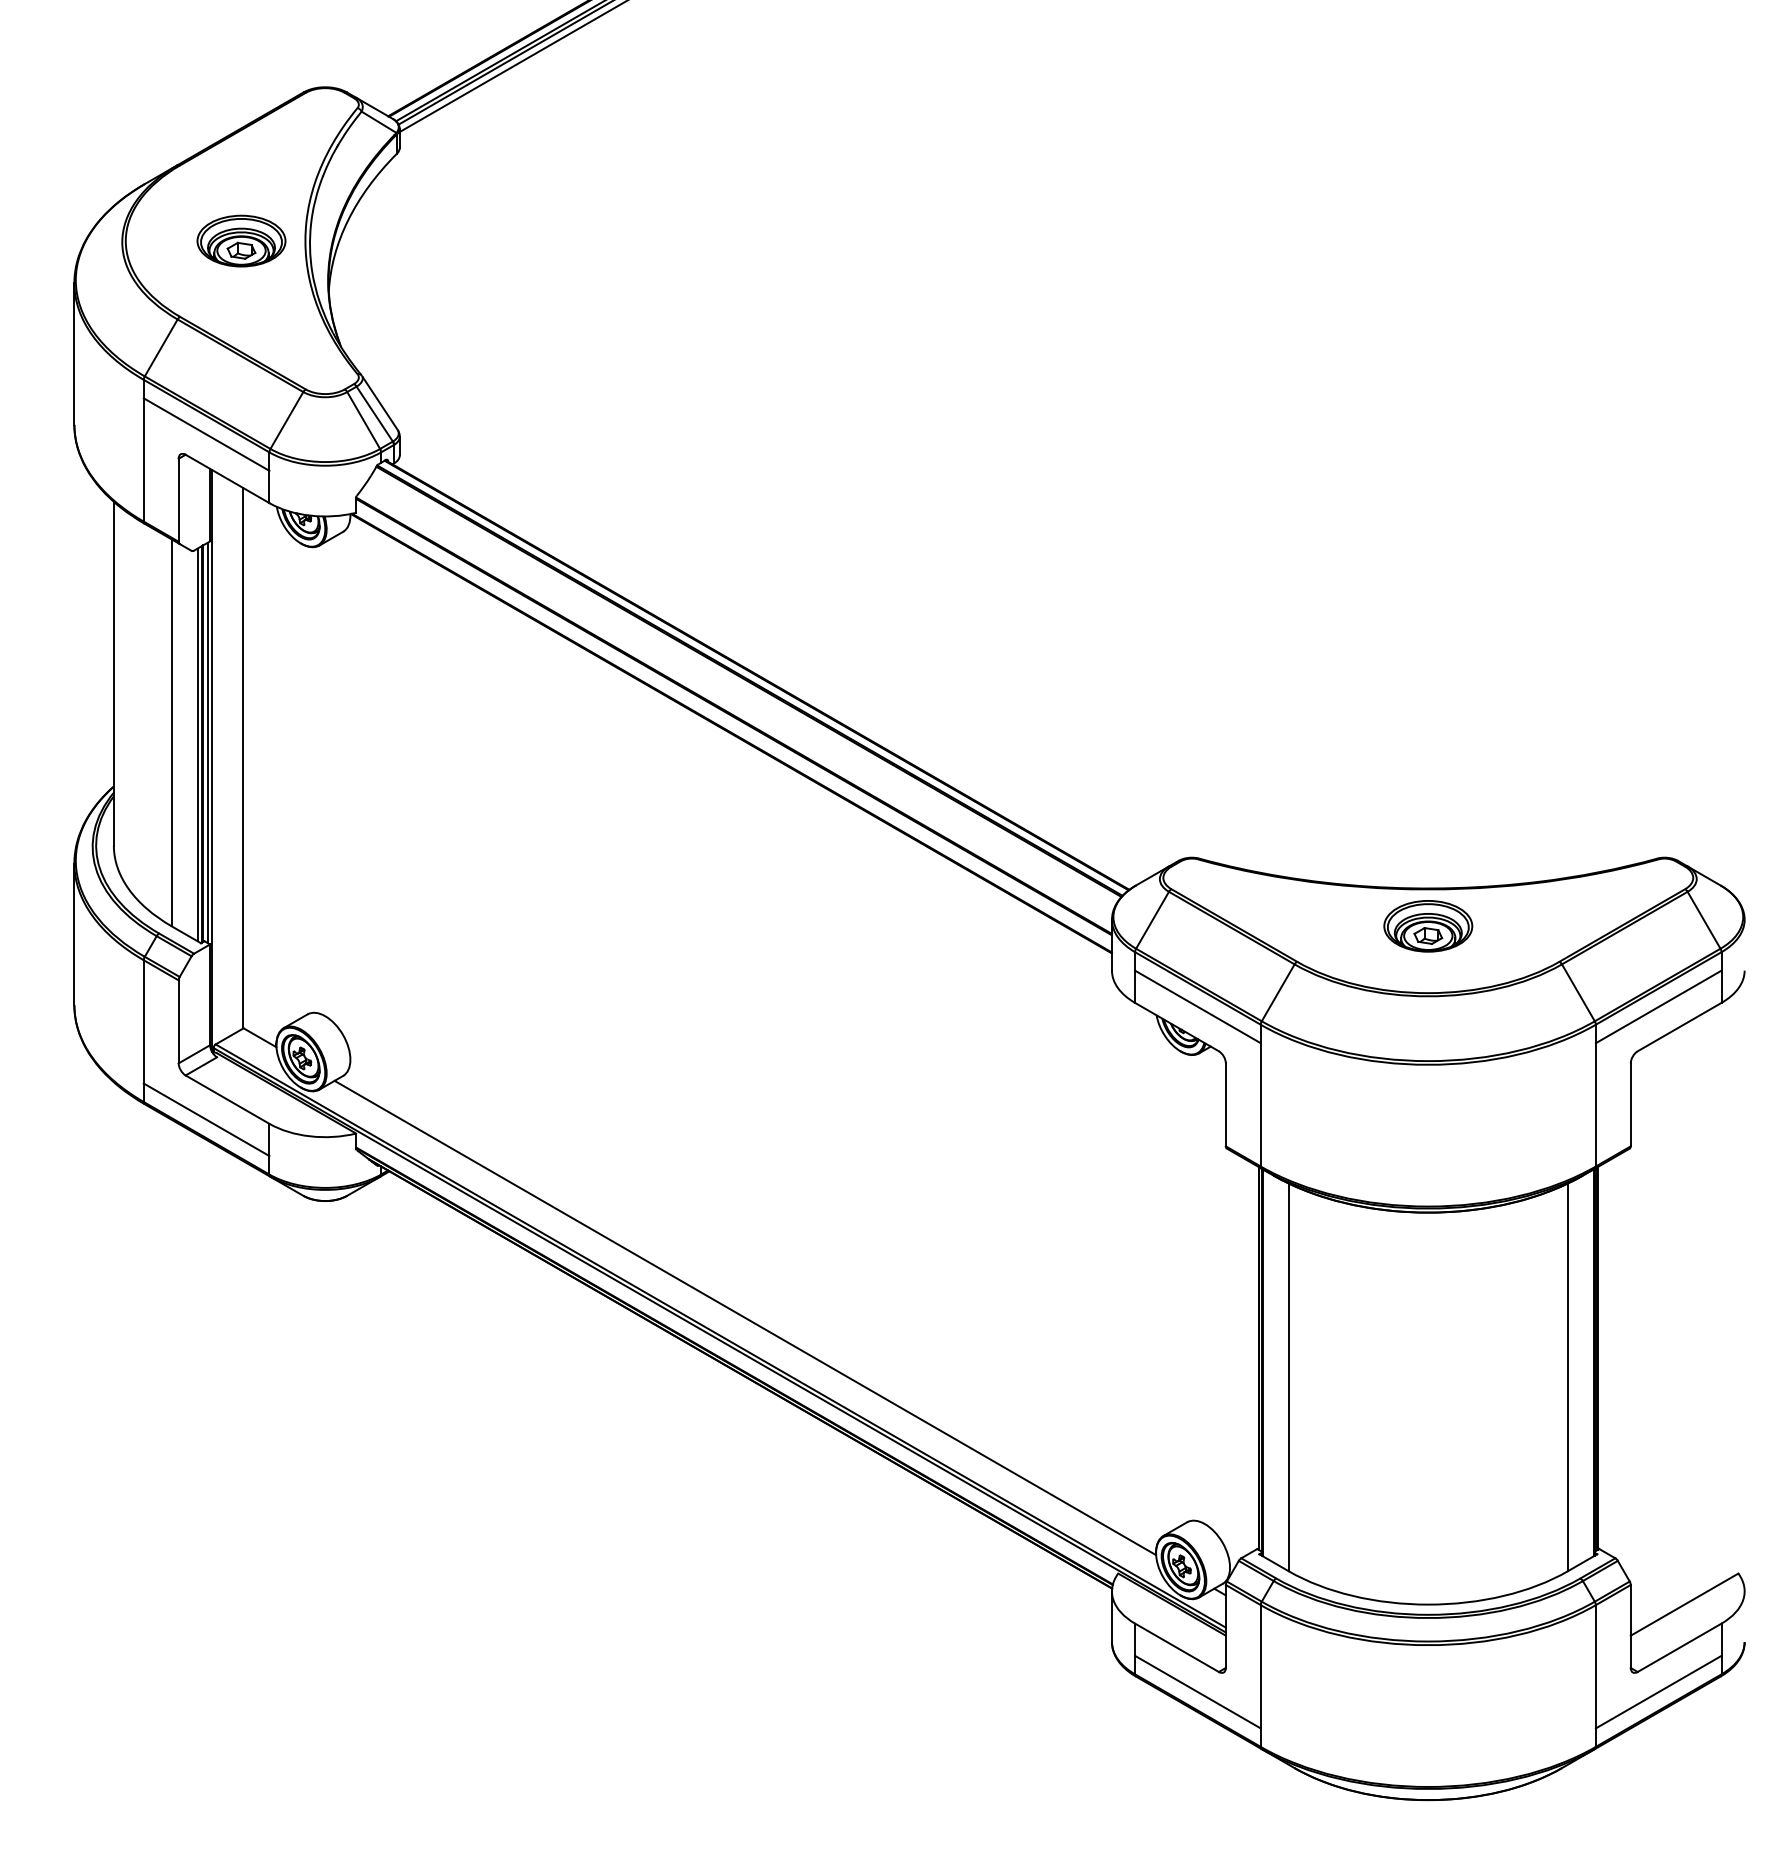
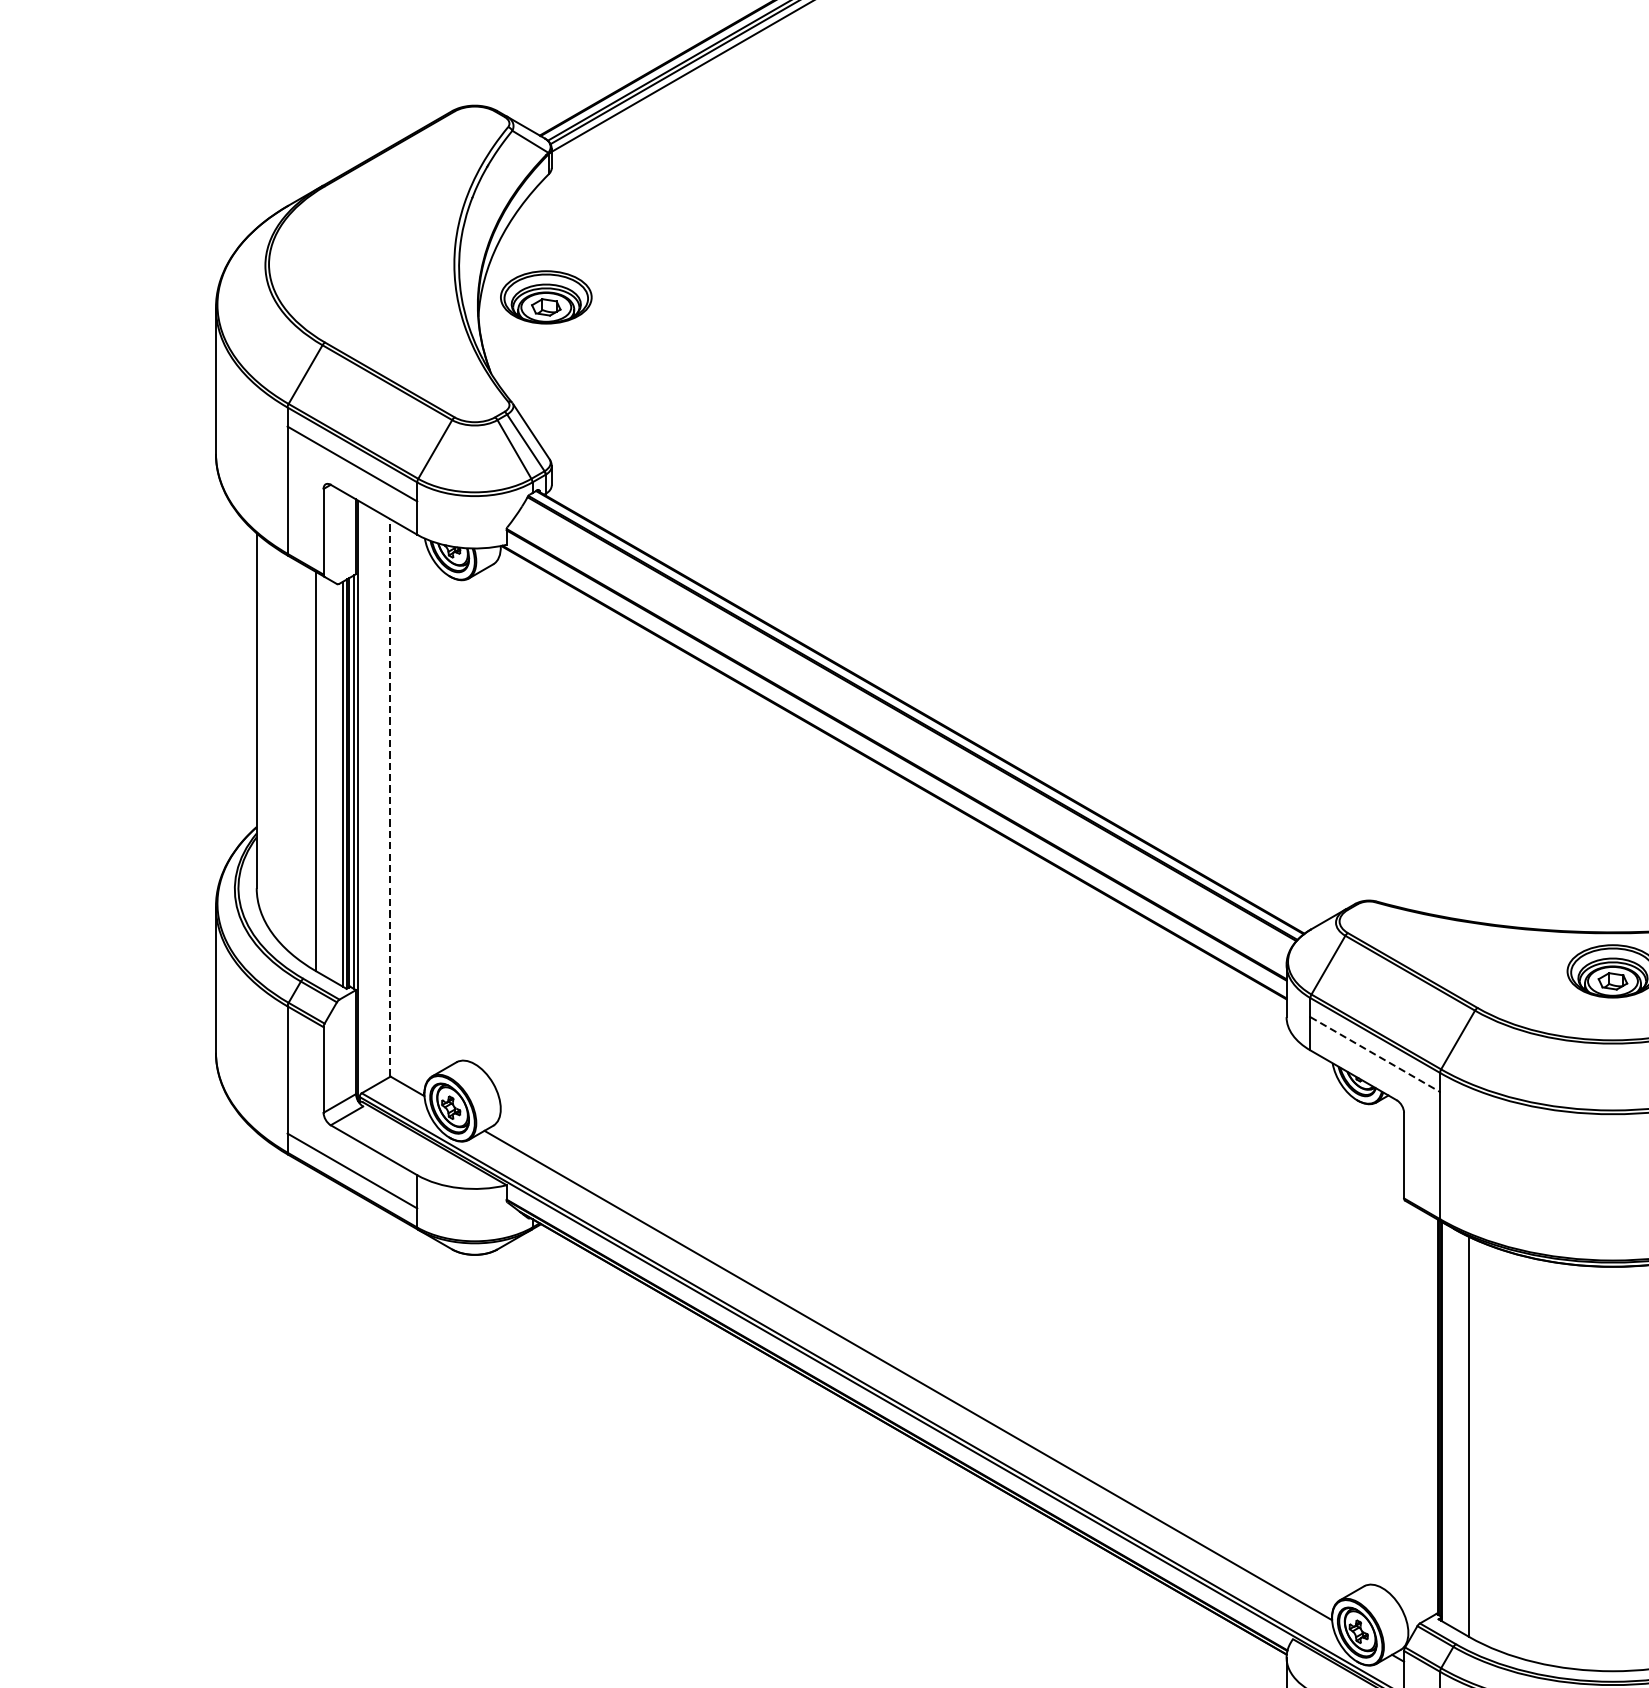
part: (241, 240) -> (546, 296), moved
line: (243, 757) -> (390, 797), solid -> dashed
line: (1197, 1006) -> (1374, 1054), solid -> dashed

